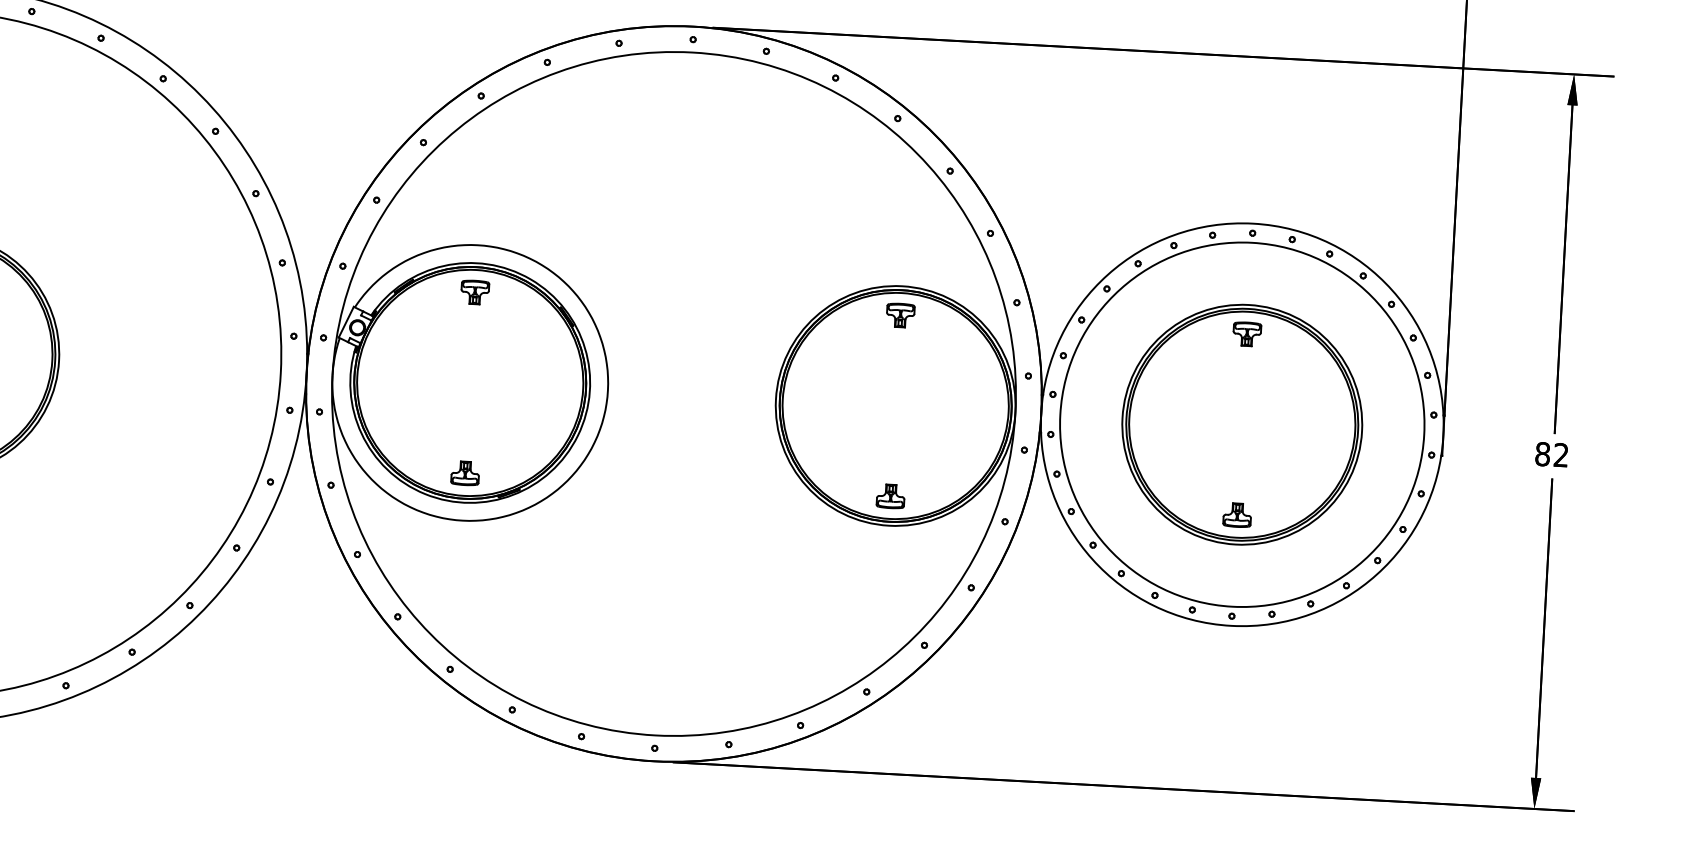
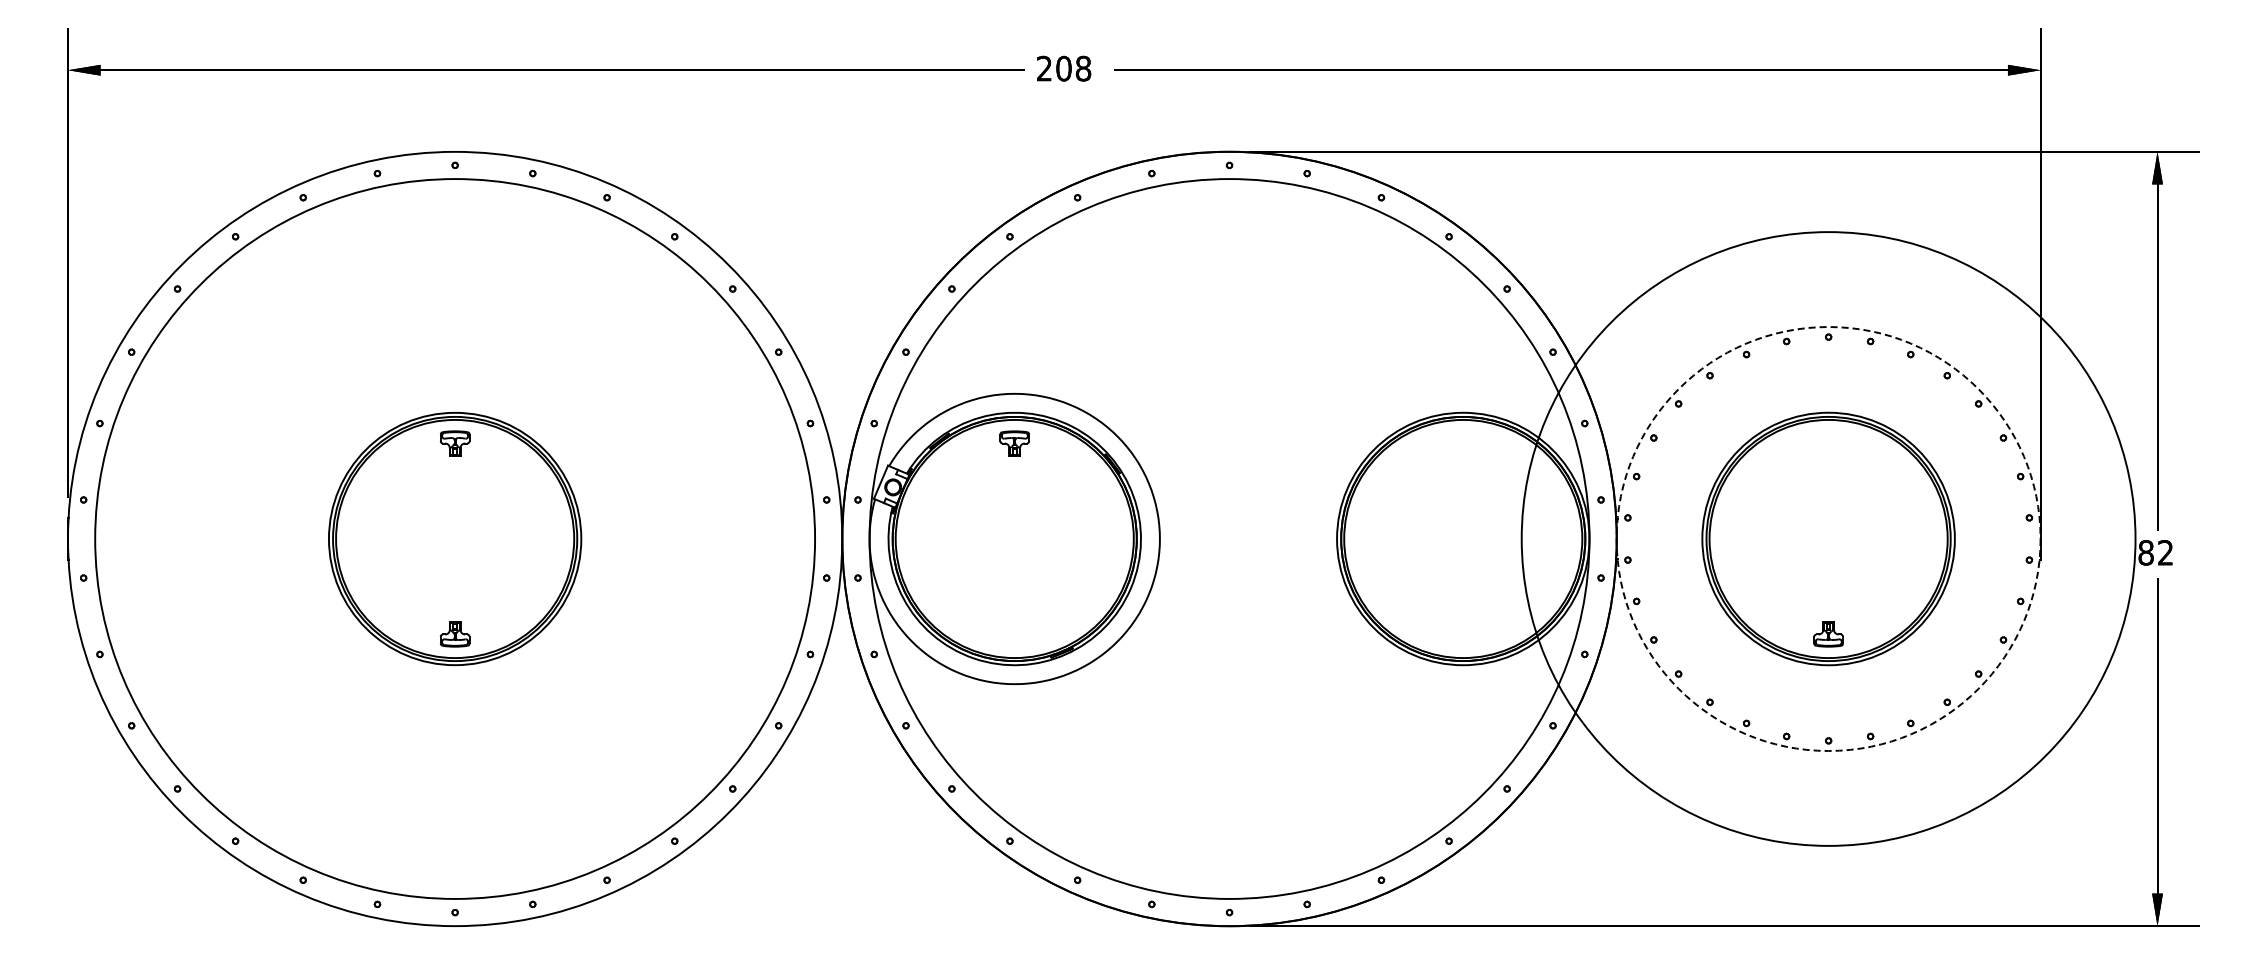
part: (900, 315) -> (1463, 443), removed
part: (1247, 334) -> (1828, 443), removed
circle: (1242, 424) -> (1828, 538), size x1.6
circle: (1242, 425) -> (1828, 539), solid -> dashed
part: (465, 473) -> (1014, 634), removed
part: (891, 496) -> (1463, 634), removed

